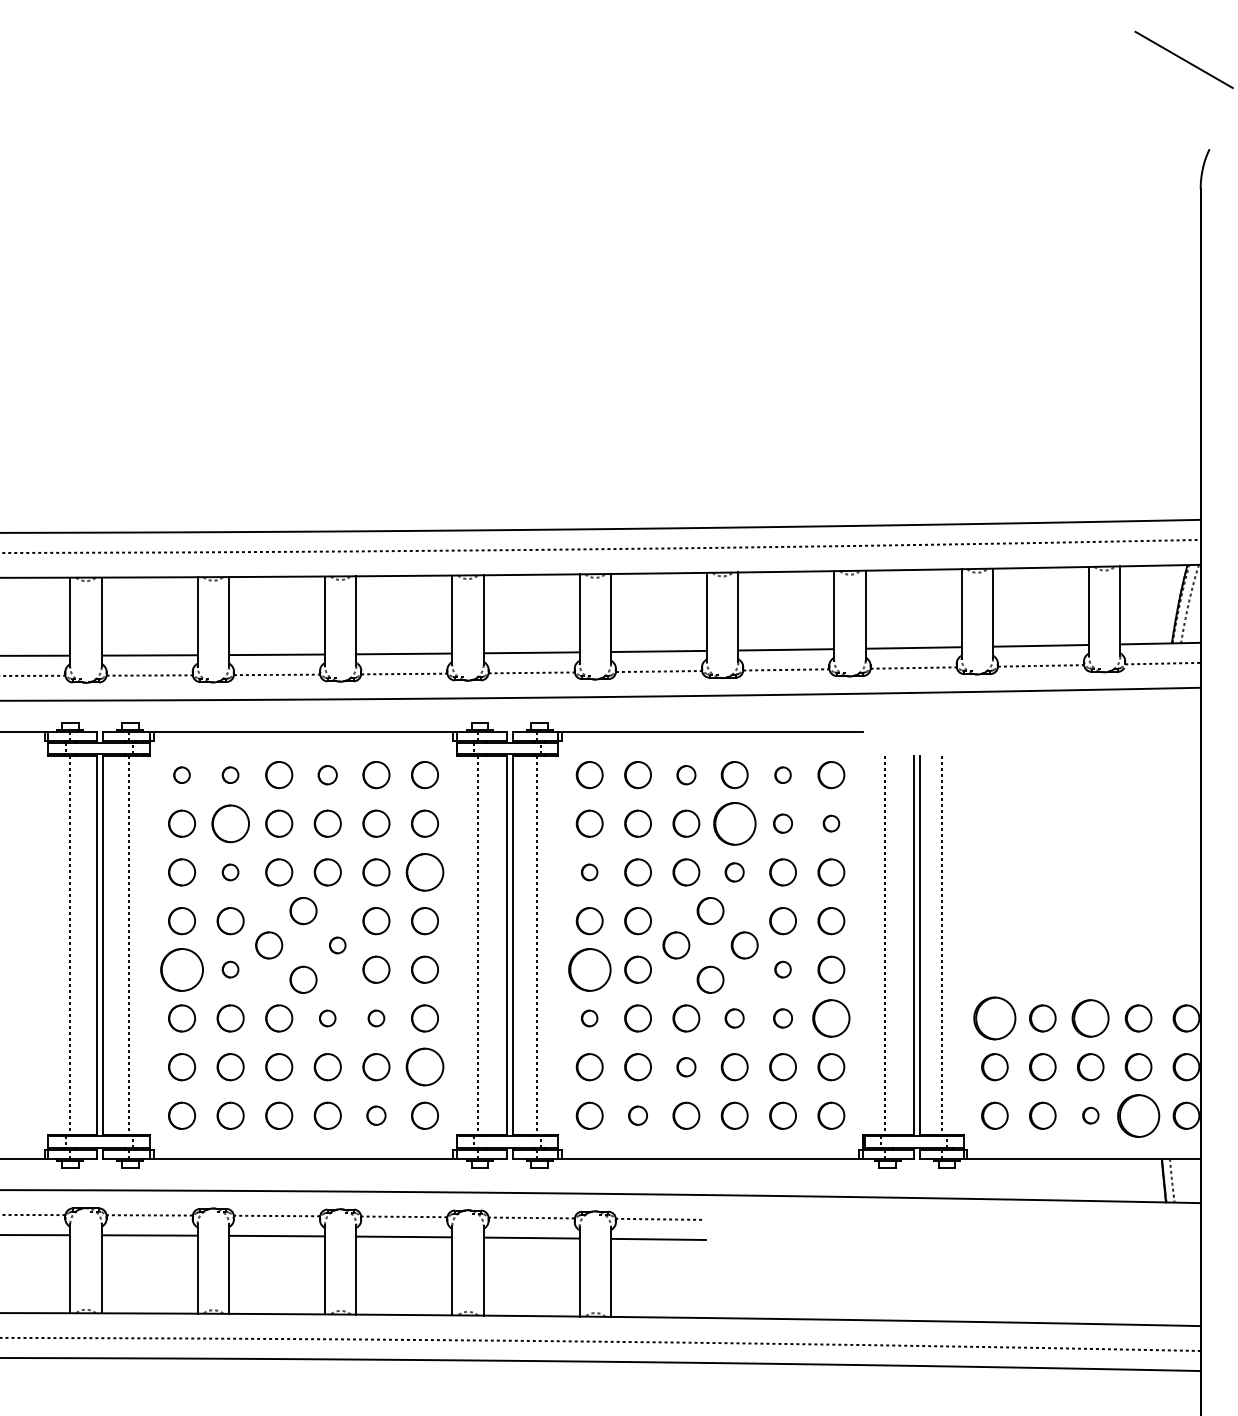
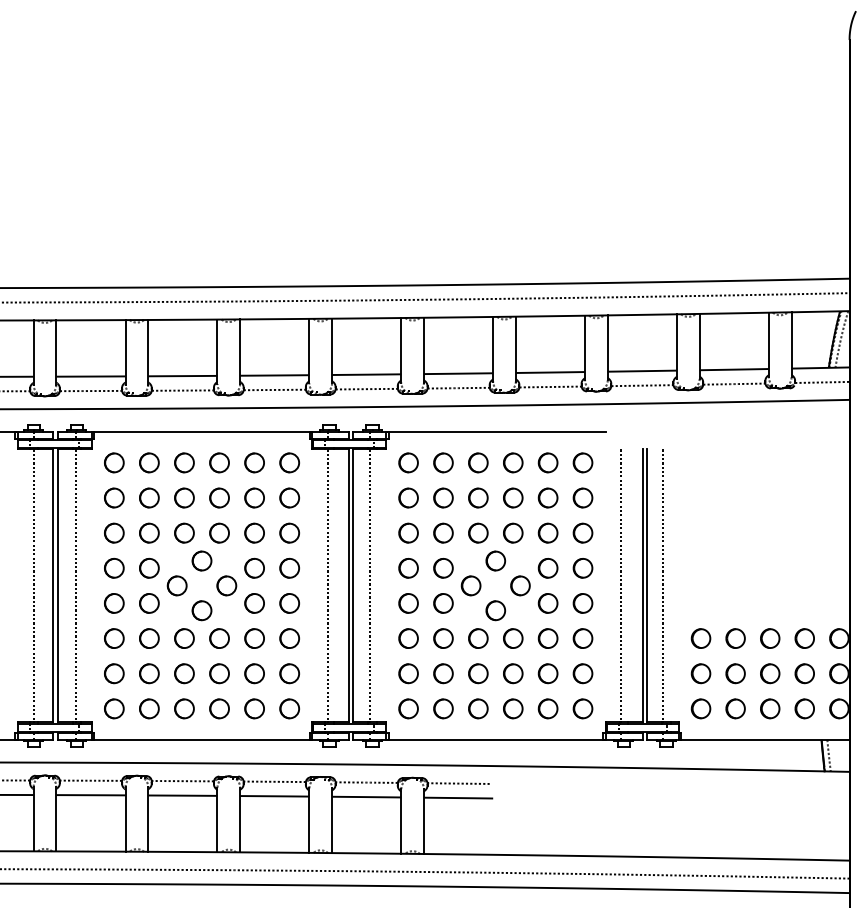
circle: (181, 775) -> (113, 463), size x1.67
circle: (230, 775) -> (149, 463), size x1.67
circle: (327, 775) -> (219, 463), size x1.43
part: (686, 775) -> (478, 463), size x1.43
part: (782, 775) -> (547, 463), size x1.67
circle: (230, 823) -> (149, 497), size x0.71
part: (734, 823) -> (513, 497), size x0.62
part: (782, 823) -> (547, 497), size x1.43
part: (831, 823) -> (583, 497), size x1.67
circle: (230, 872) -> (149, 533), size x1.67
circle: (424, 872) -> (289, 533), size x0.71
part: (589, 872) -> (408, 533), size x1.67
part: (734, 872) -> (513, 533), size x1.43
circle: (337, 945) -> (226, 585), size x1.67
circle: (181, 969) -> (113, 603), size x0.62
circle: (230, 969) -> (149, 603), size x1.67
part: (589, 969) -> (408, 603), size x0.62
part: (782, 969) -> (547, 603), size x1.67
circle: (327, 1018) -> (219, 638), size x1.67
circle: (376, 1018) -> (254, 638), size x1.67
part: (589, 1018) -> (408, 638), size x1.67
part: (734, 1018) -> (513, 638), size x1.43
part: (782, 1018) -> (547, 638), size x1.43
part: (831, 1018) -> (583, 638), size x0.71
part: (994, 1018) -> (700, 638), size x0.62
part: (1090, 1018) -> (770, 638), size x0.71
circle: (424, 1067) -> (289, 673), size x0.71
part: (686, 1067) -> (478, 673), size x1.43
circle: (376, 1115) -> (254, 708), size x1.43
part: (637, 1115) -> (443, 708), size x1.43
part: (1090, 1115) -> (770, 708), size x1.67
part: (1138, 1115) -> (804, 708), size x0.62

